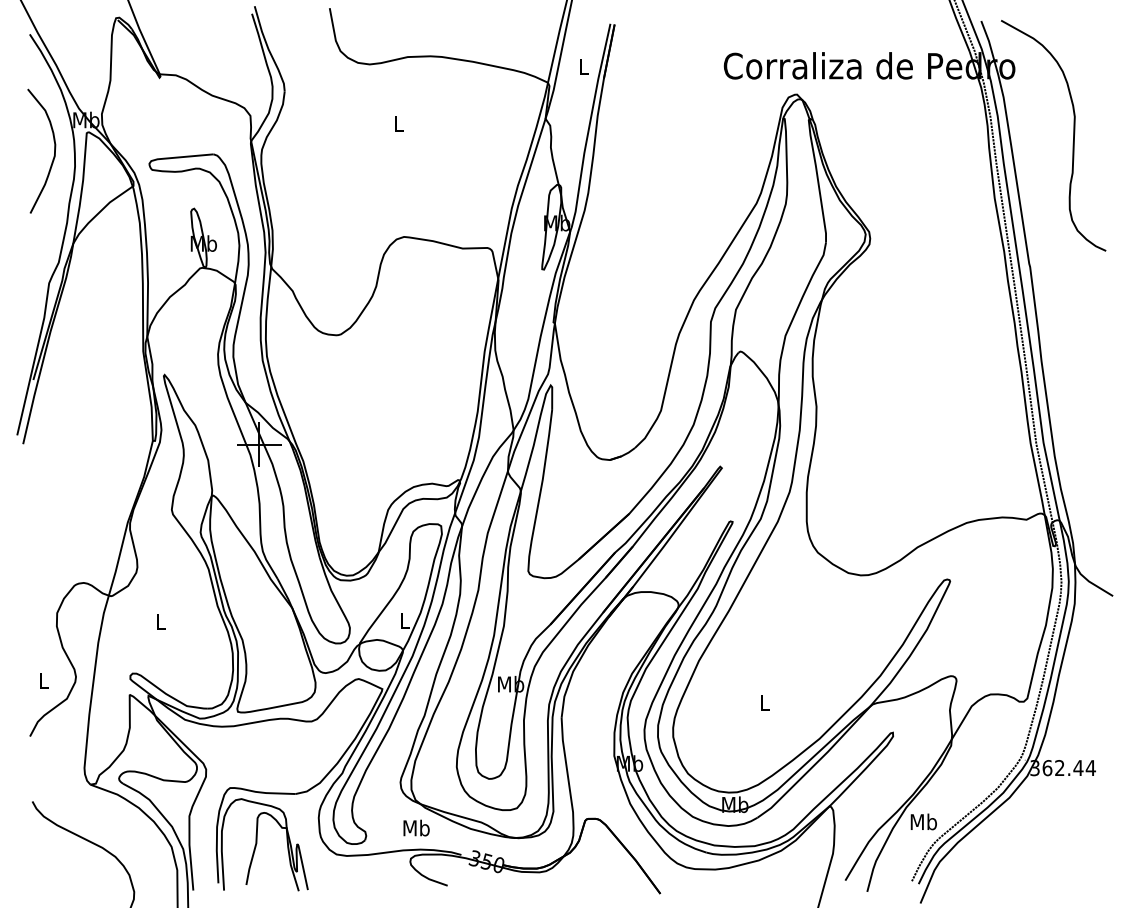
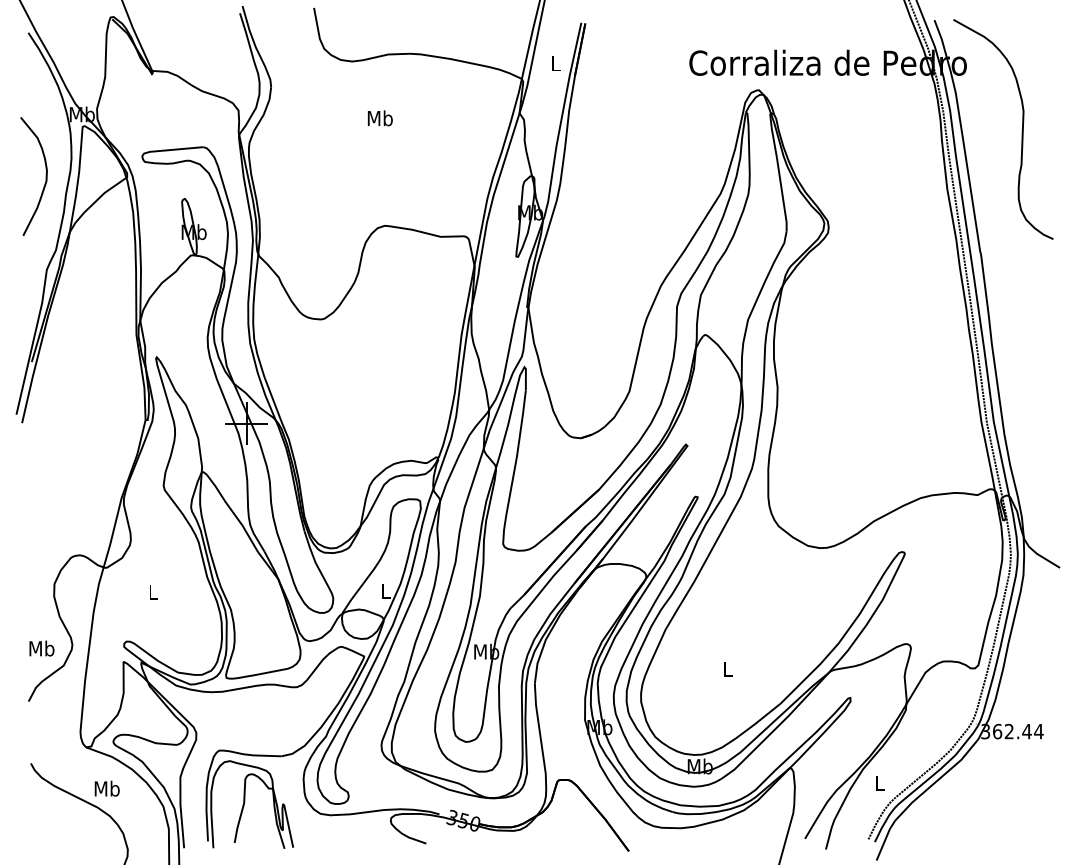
text: (399, 123) -> (380, 117), L -> Mb
curve: (54, 150) -> (46, 175), moved
text: (44, 680) -> (42, 648), L -> Mb
text: (923, 821) -> (879, 782), Mb -> L
text: (416, 827) -> (107, 788), moved

